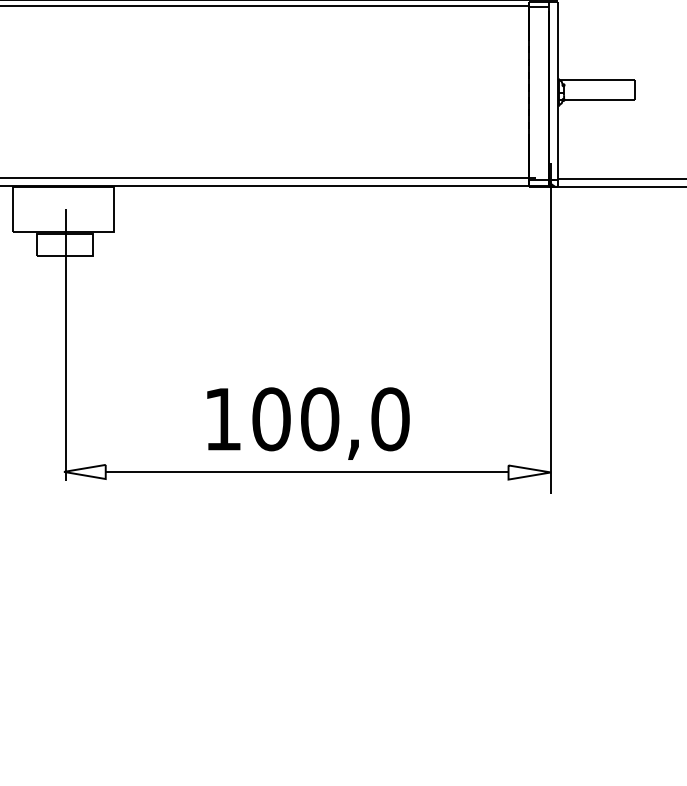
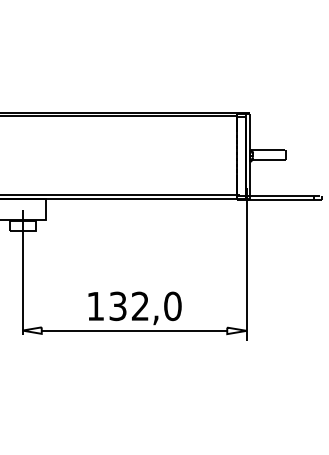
text: (296, 419) -> (129, 306), 100 -> 132

